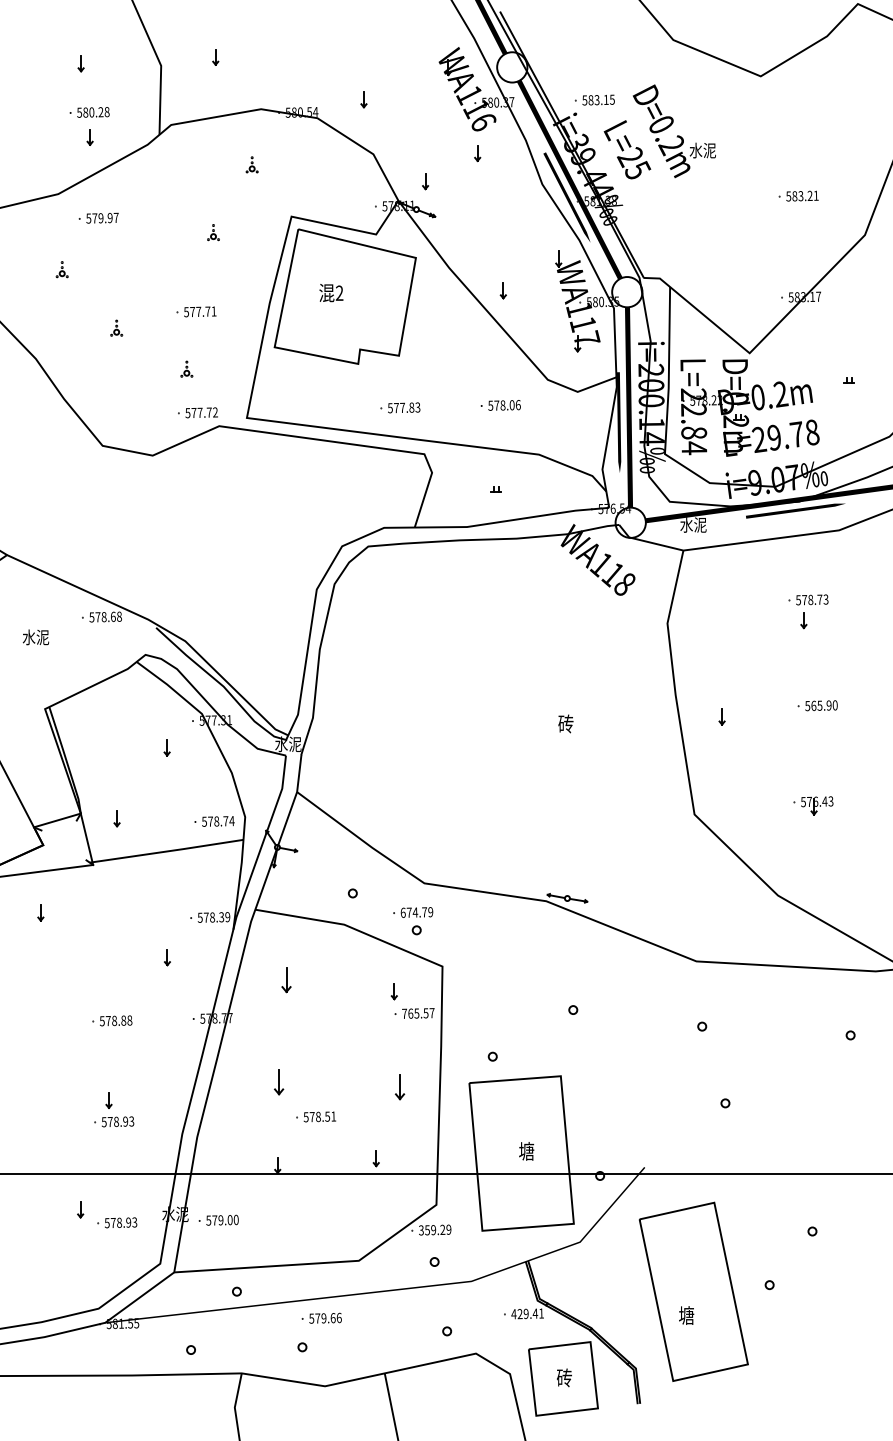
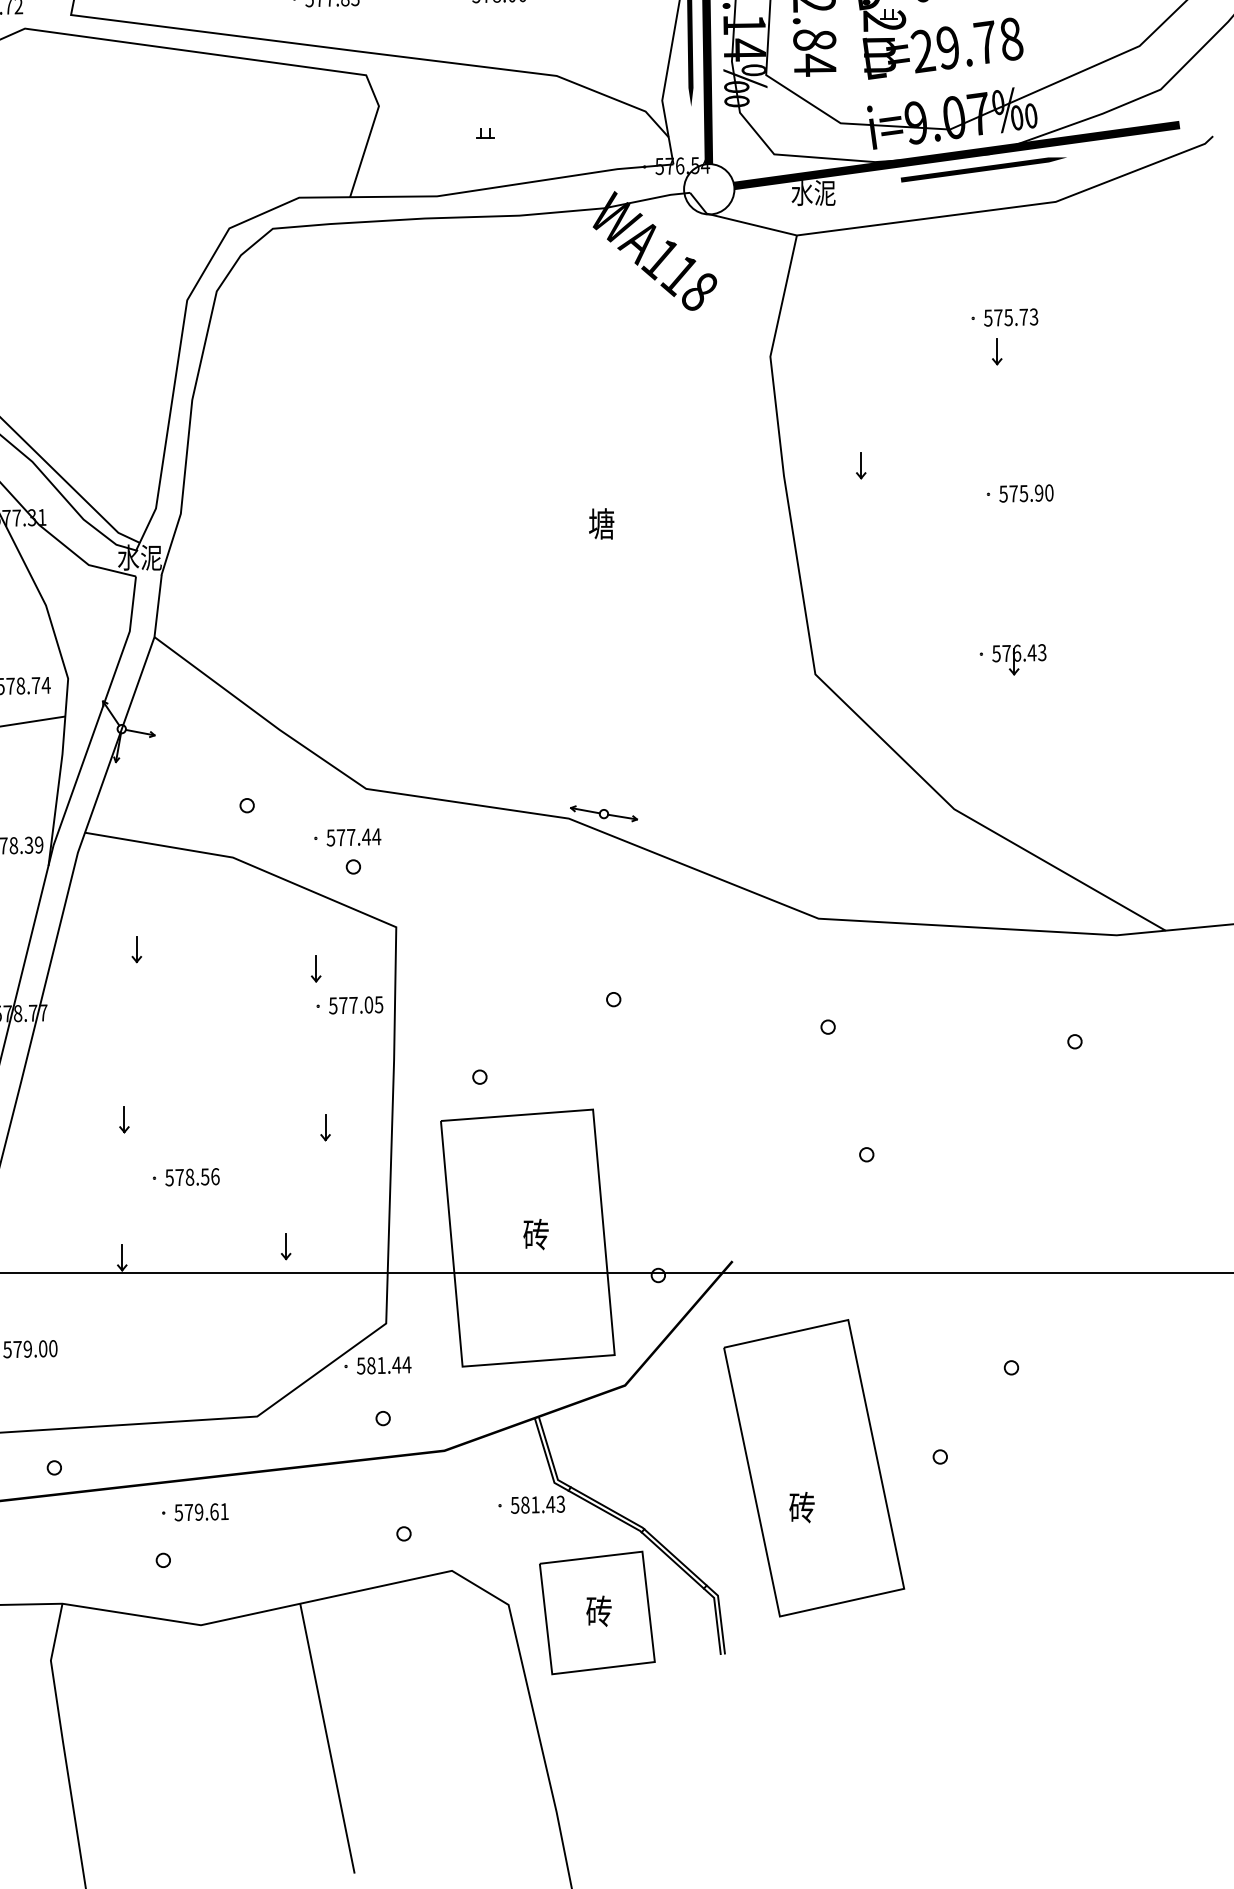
text: (810, 599) -> (1008, 316), 578.73 -> 575.73
text: (813, 705) -> (1013, 493), 565.90 -> 575.90
part: (721, 716) -> (860, 464), moved
text: (565, 723) -> (600, 523), 砖 -> 塘
text: (416, 912) -> (353, 837), 674.79 -> 577.44
part: (286, 979) -> (136, 948), size x0.62
text: (418, 1013) -> (356, 1005), 765.57 -> 577.05
part: (278, 1082) -> (123, 1120), size x0.62
part: (399, 1086) -> (324, 1126), size x0.62
text: (333, 1116) -> (214, 1176), 578.51 -> 578.56
text: (526, 1151) -> (535, 1234), 塘 -> 砖
text: (435, 1229) -> (384, 1364), 359.29 -> 581.44
text: (527, 1313) -> (537, 1504), 429.41 -> 581.43
text: (686, 1315) -> (801, 1507), 塘 -> 砖
text: (338, 1317) -> (223, 1510), 579.66 -> 579.61

